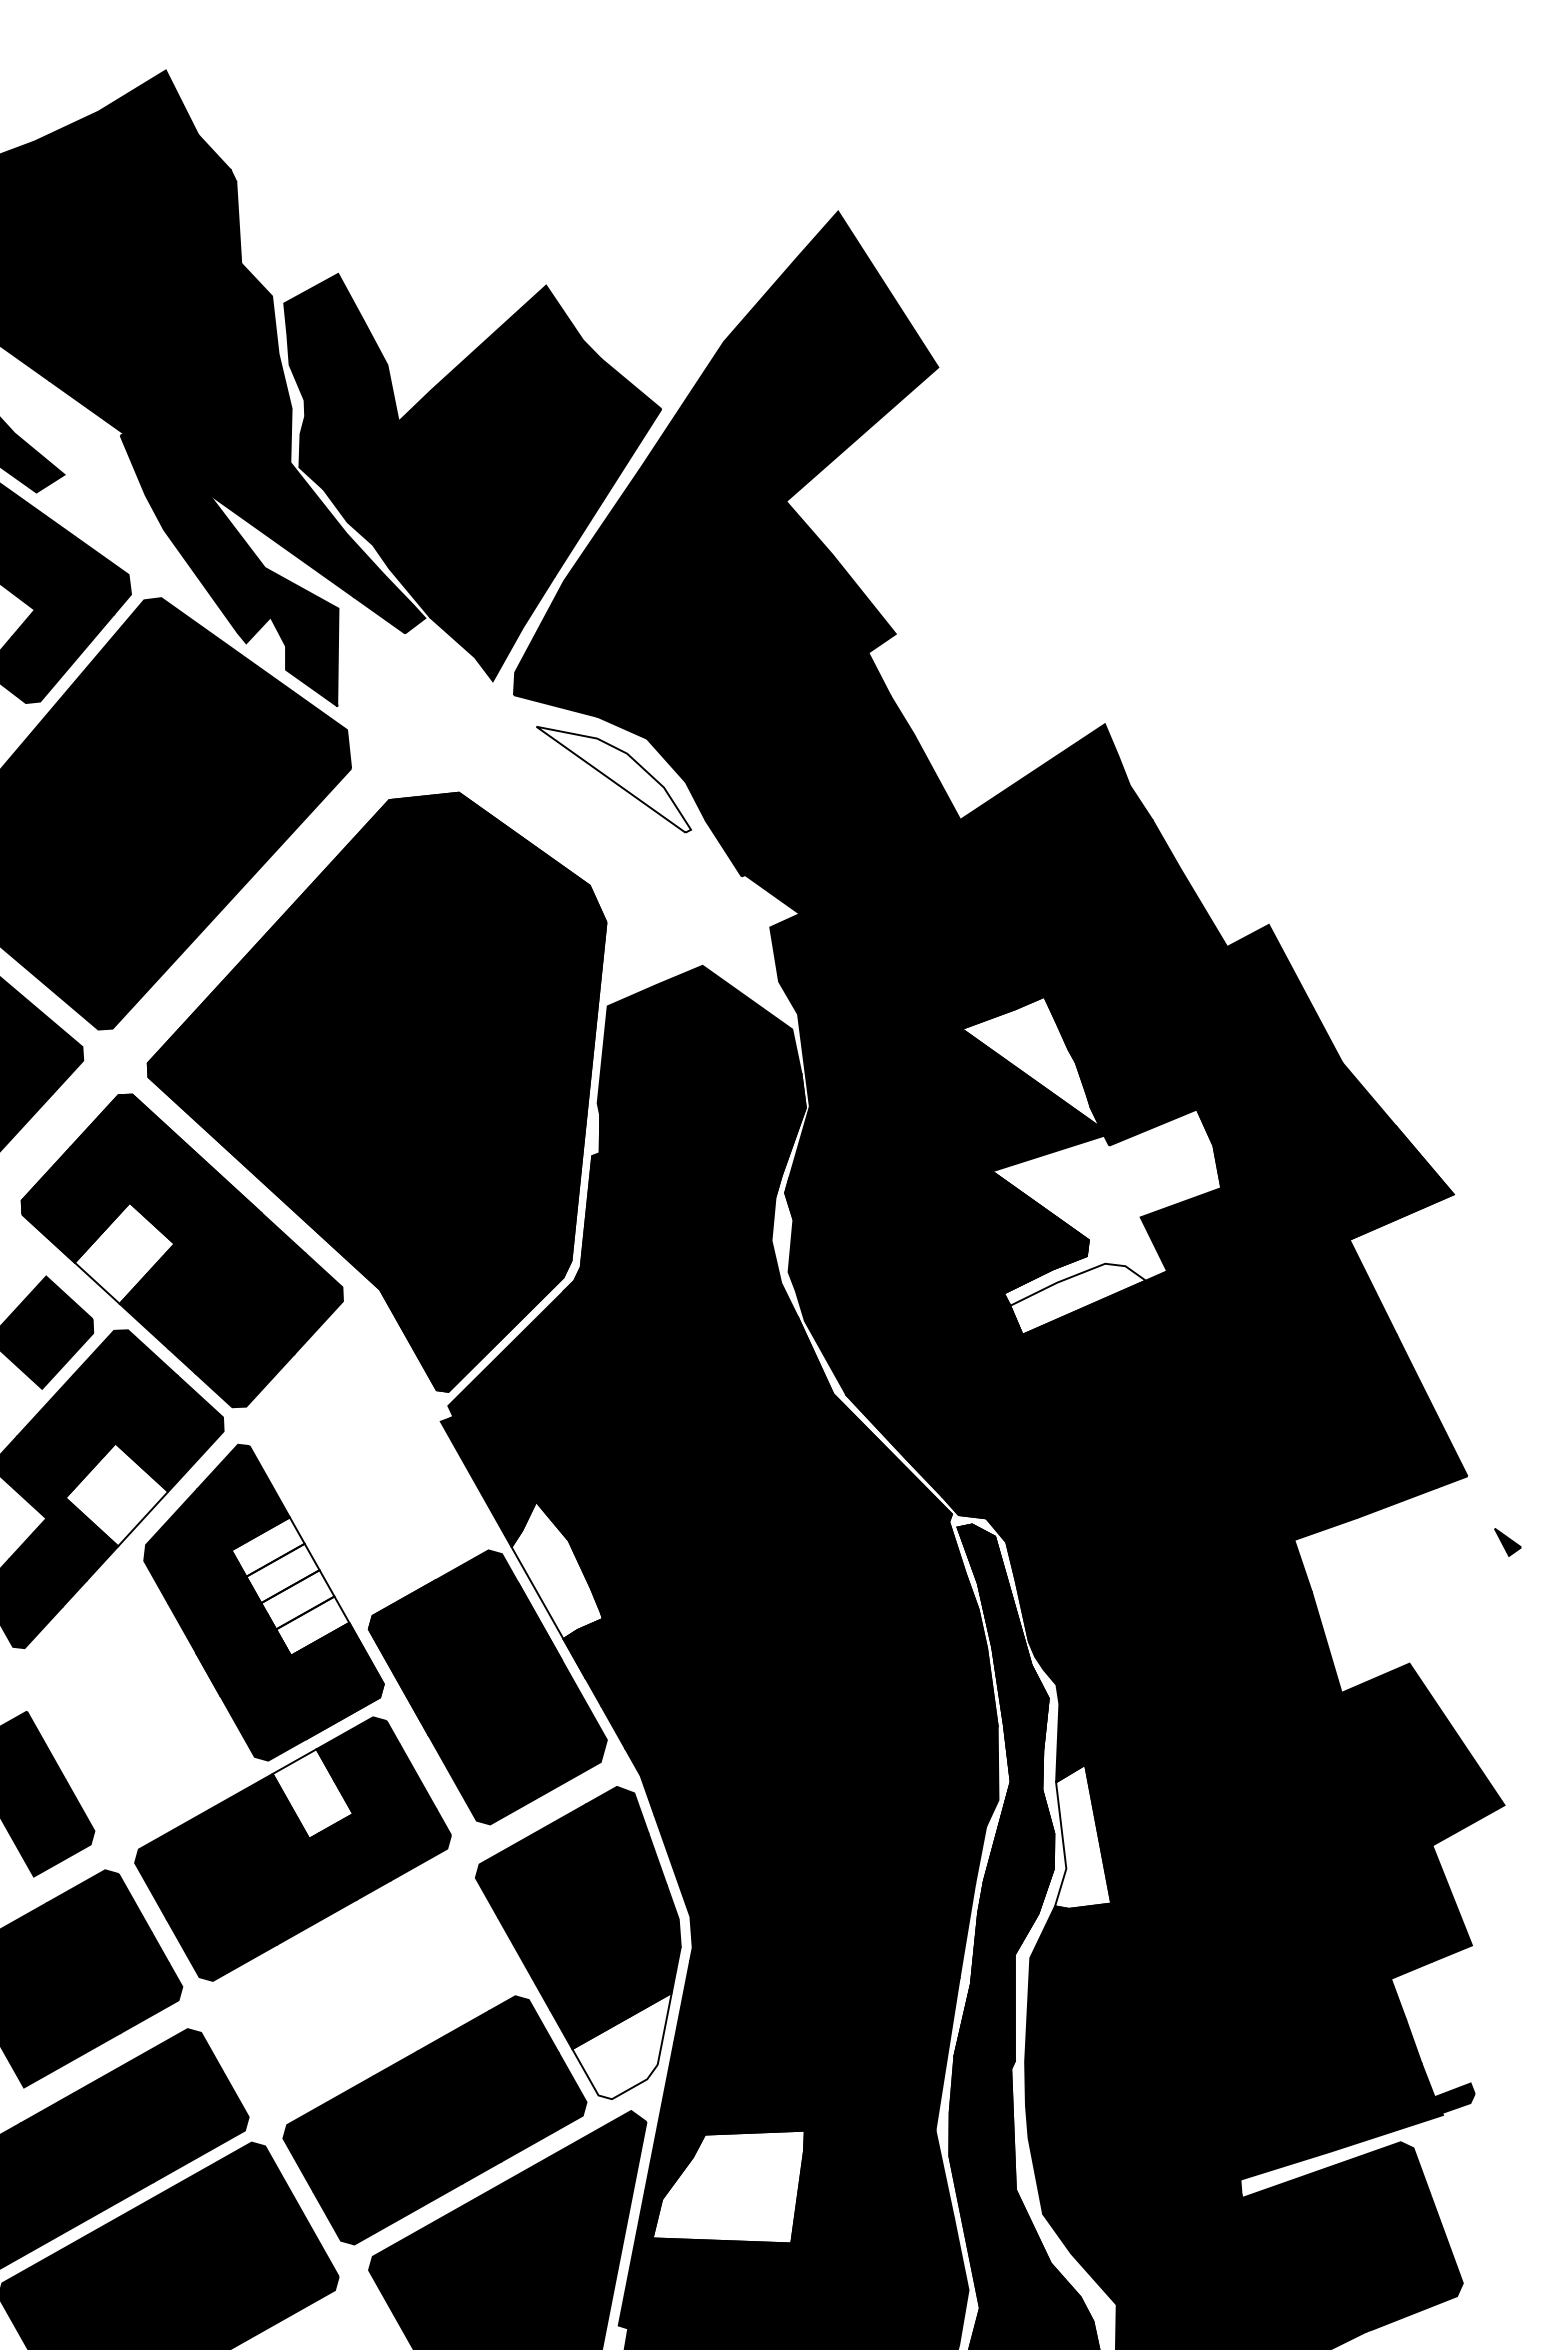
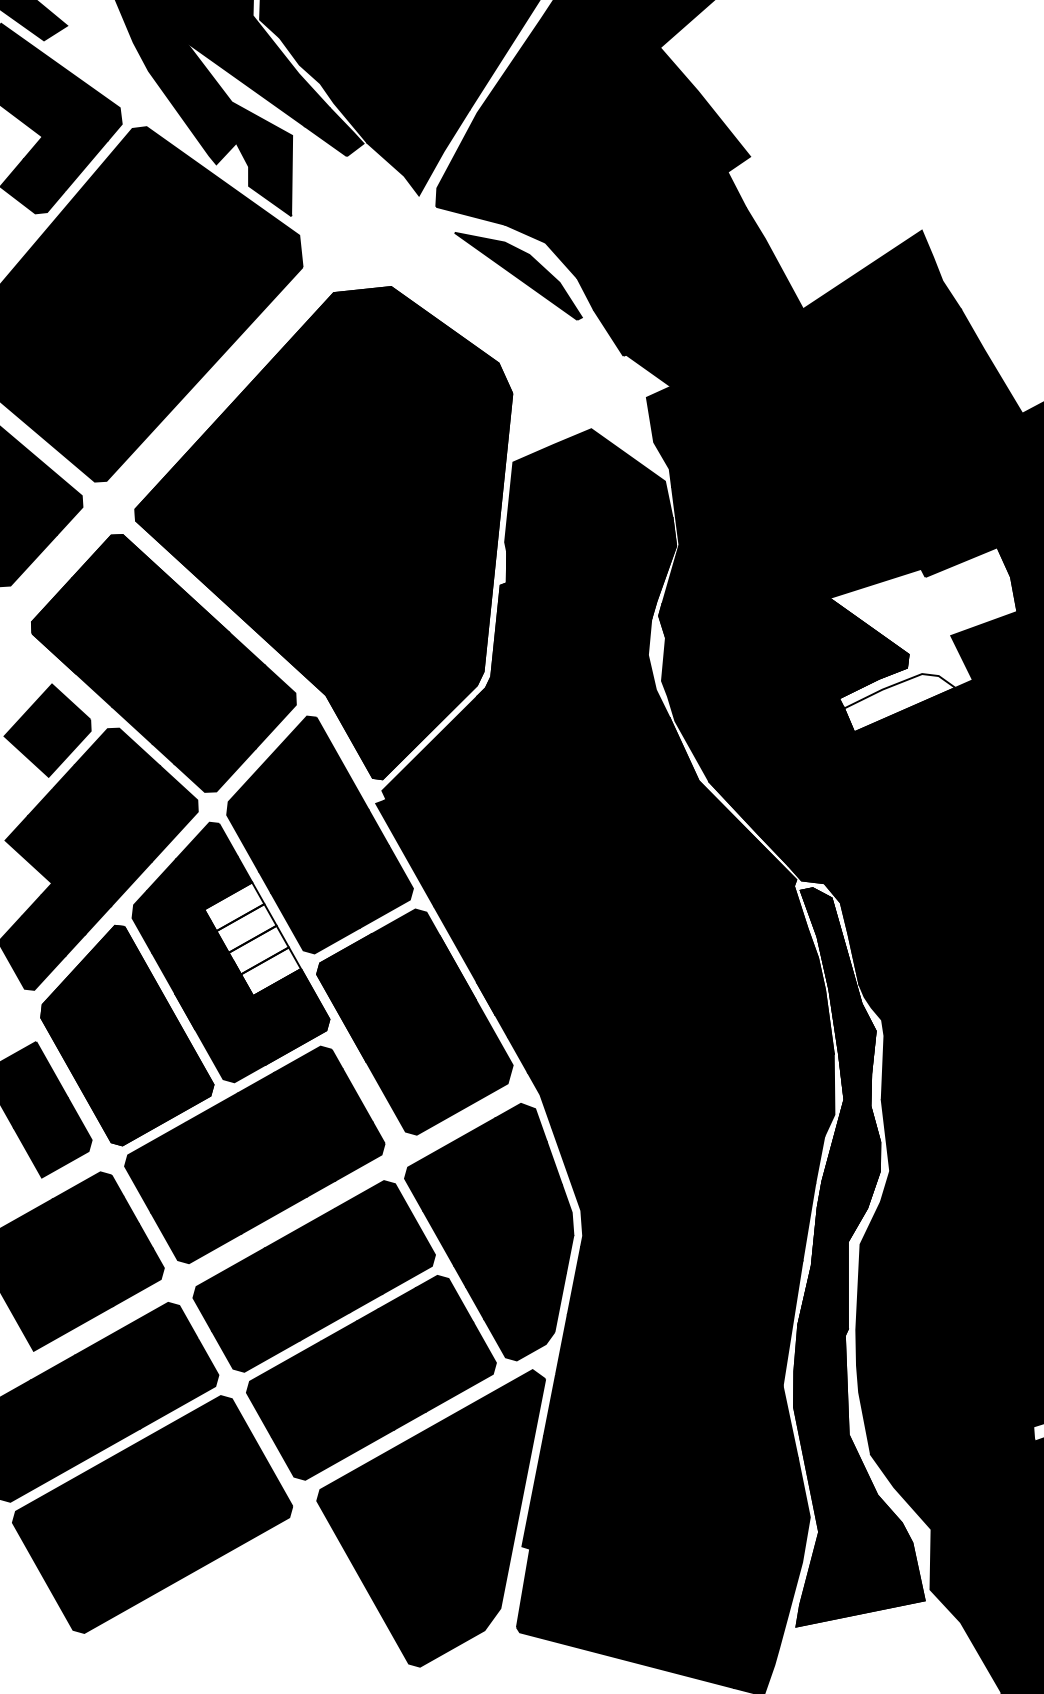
fill: (613, 779) -> (518, 276), added
fill: (1030, 1061) -> (860, 507), added
fill: (124, 1252) -> (116, 664), added
part: (372, 1459) -> (320, 834), added
fill: (116, 1494) -> (109, 863), added
fill: (556, 1570) -> (471, 926), added
part: (137, 1703) -> (127, 1035), added
fill: (312, 1793) -> (270, 1109), added
fill: (1083, 1836) -> (904, 1144), added
part: (365, 1996) -> (314, 1276), added
fill: (621, 2045) -> (524, 1316), added
fill: (728, 2186) -> (612, 1432), added

